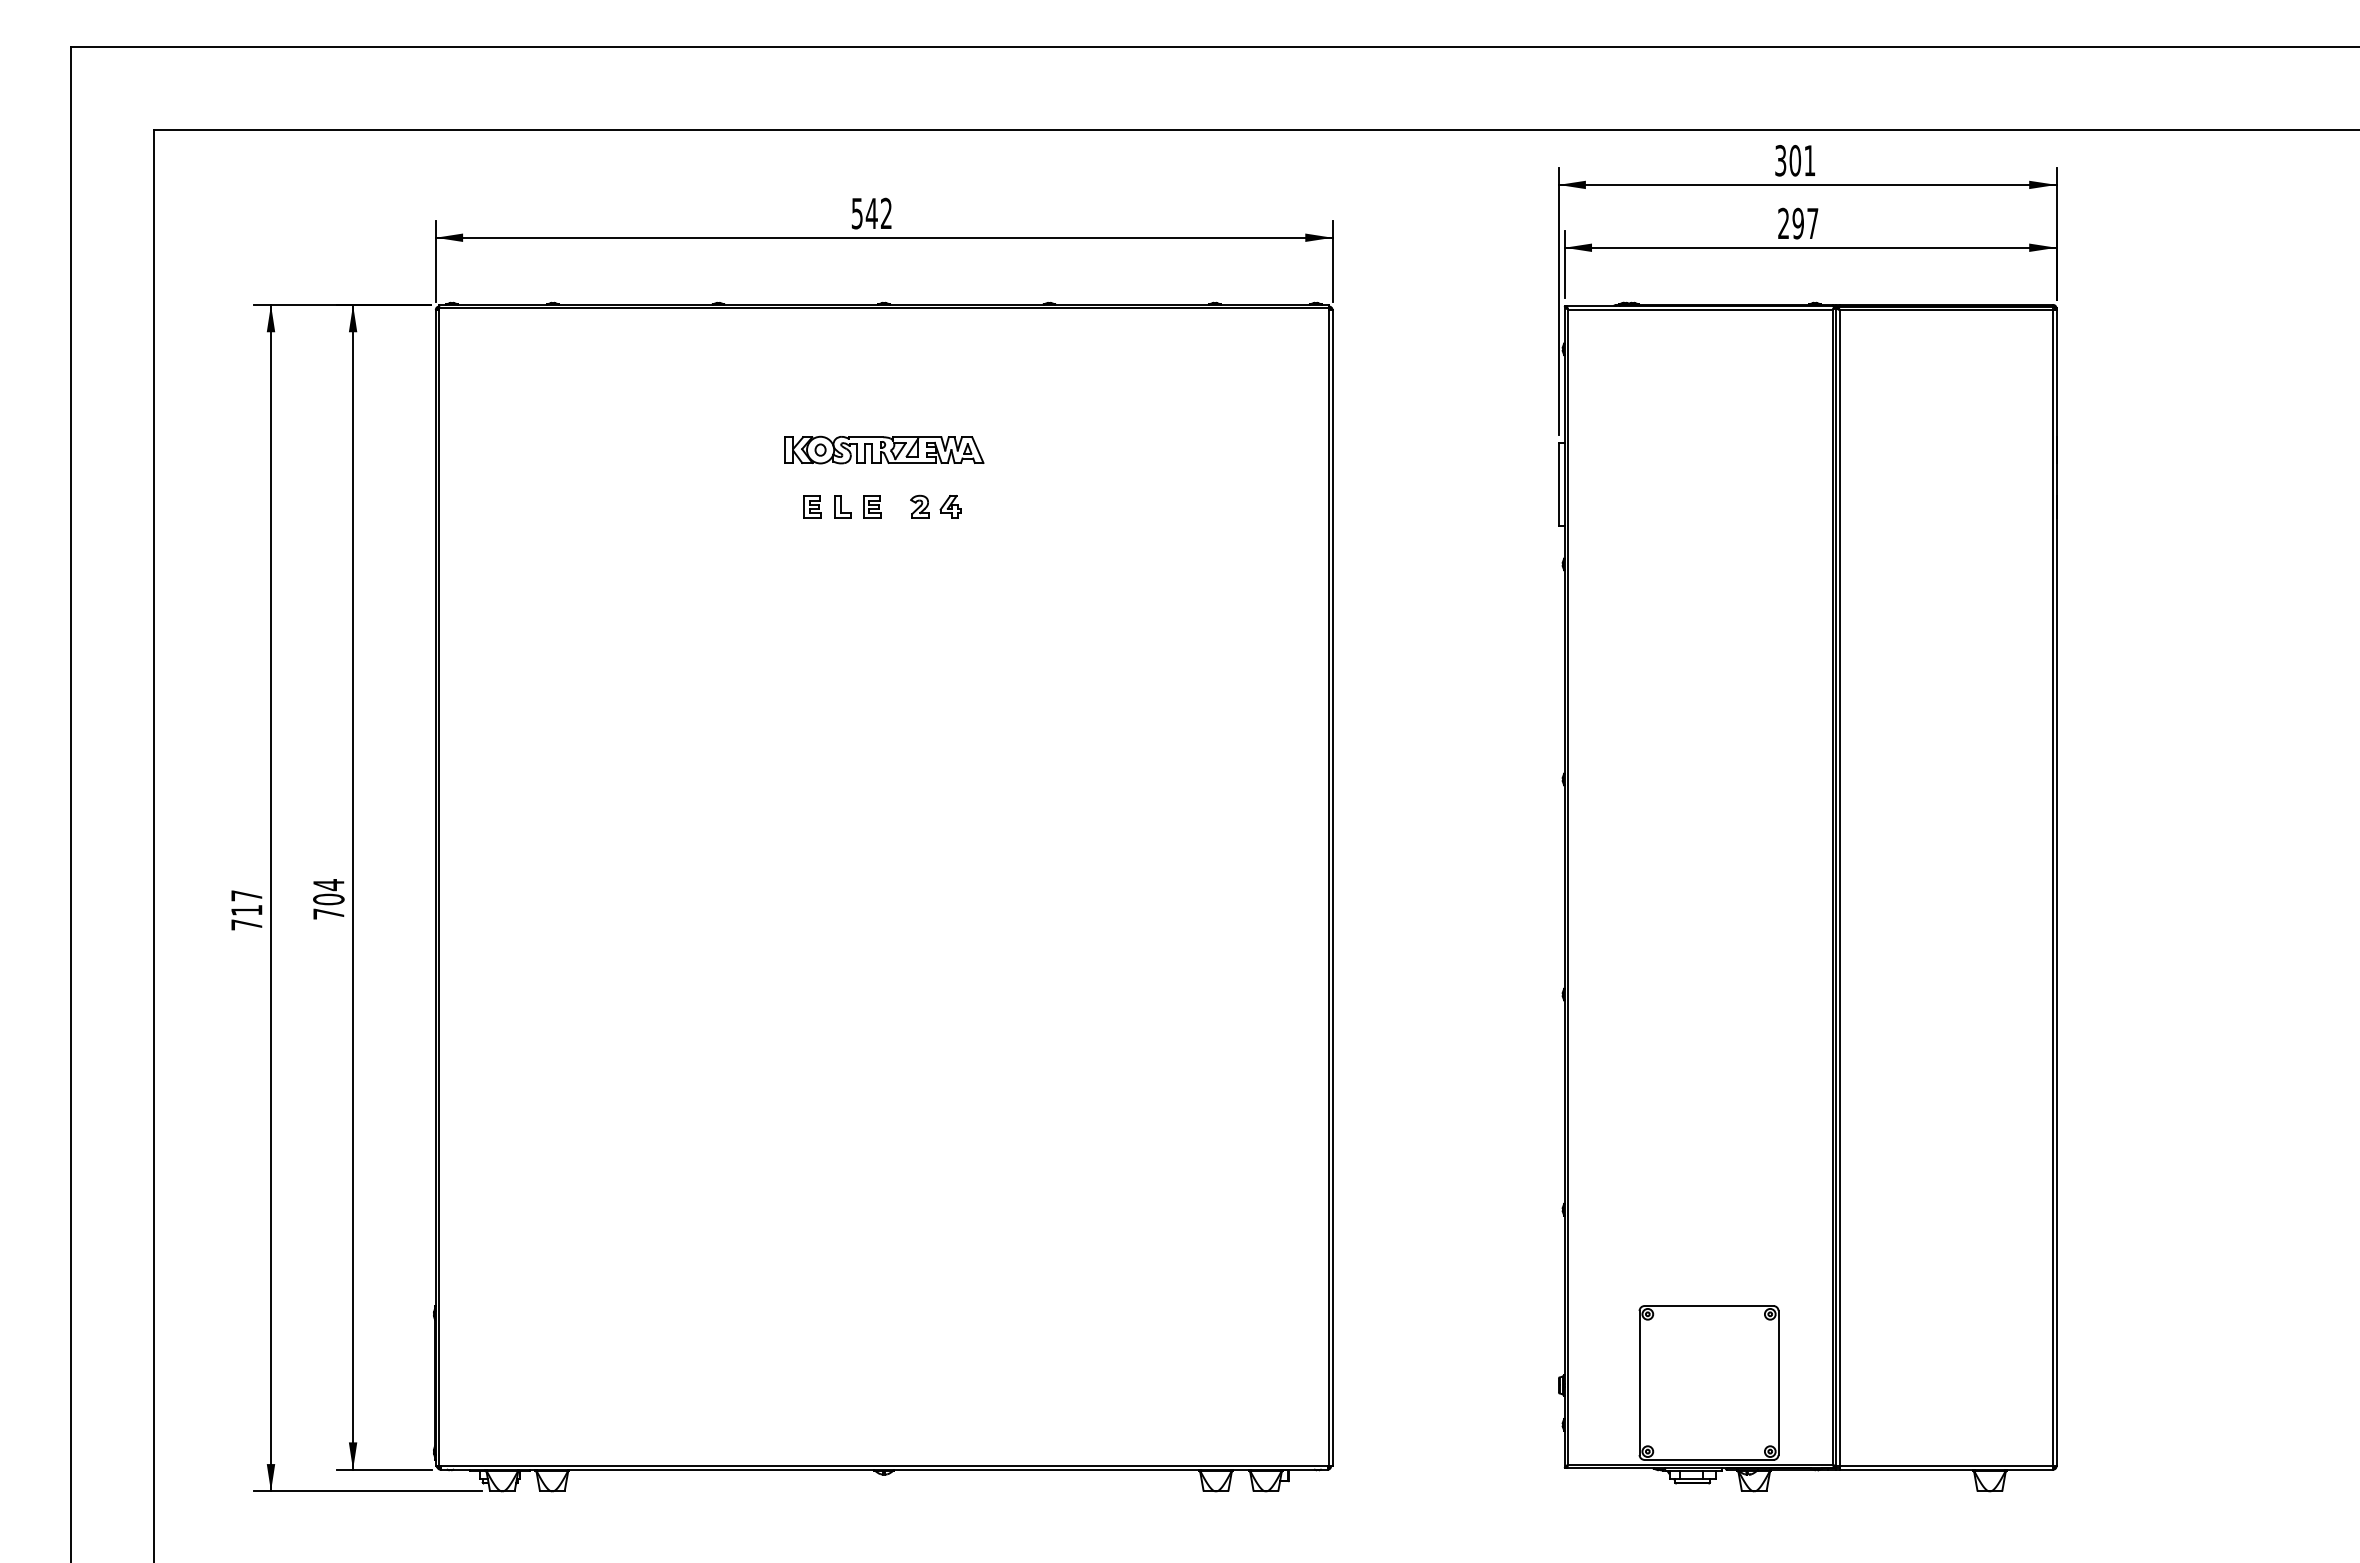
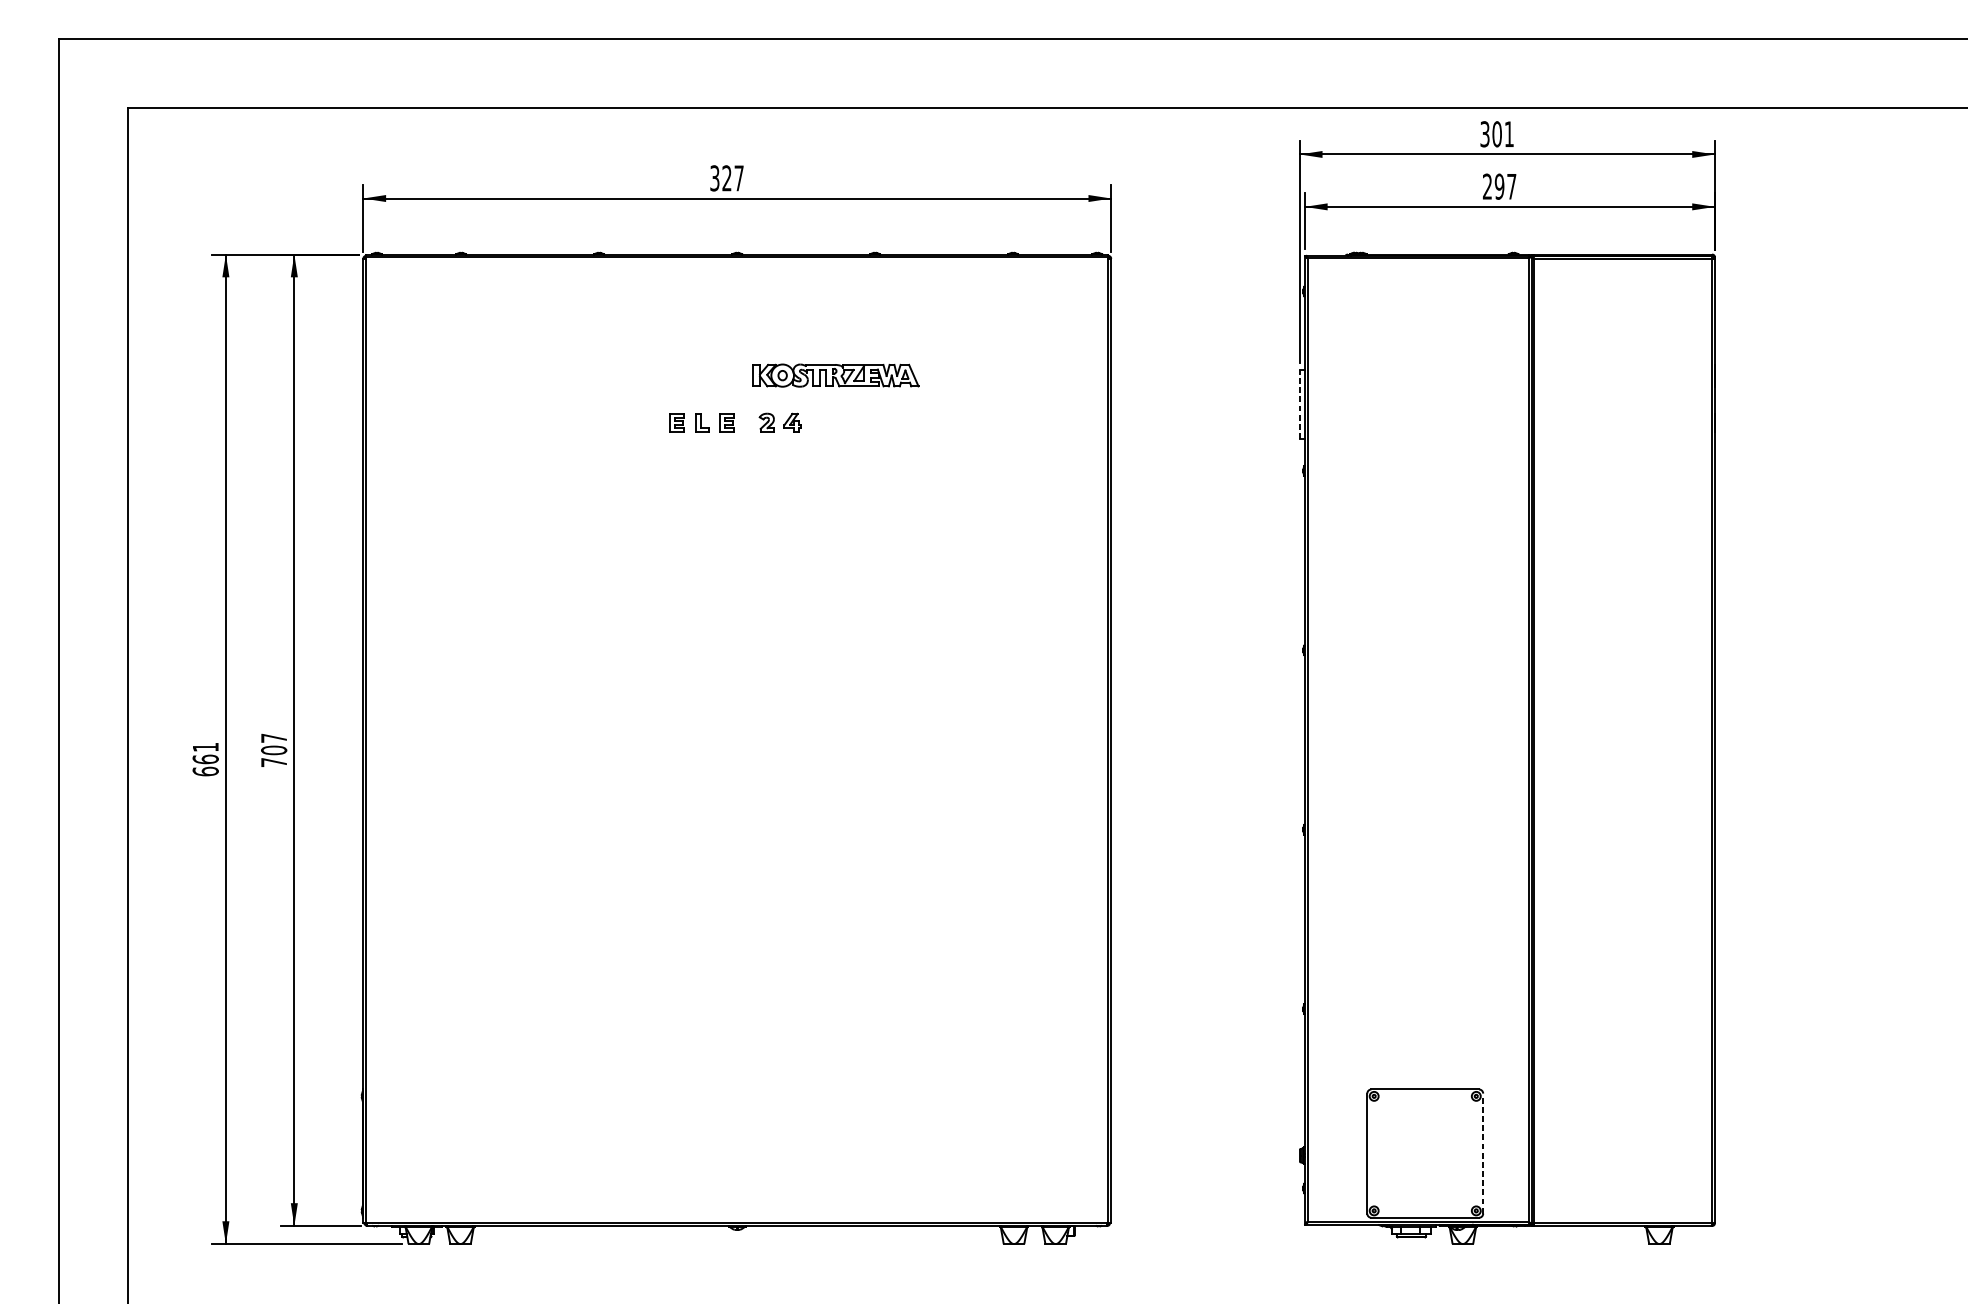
text: (871, 212) -> (726, 177), 542 -> 327
part: (884, 449) -> (835, 375), moved
line: (1558, 484) -> (1299, 404), solid -> dashed
text: (328, 885) -> (273, 738), 704 -> 707
text: (246, 910) -> (205, 759), 717 -> 661
line: (1778, 1382) -> (1483, 1153), solid -> dashed

